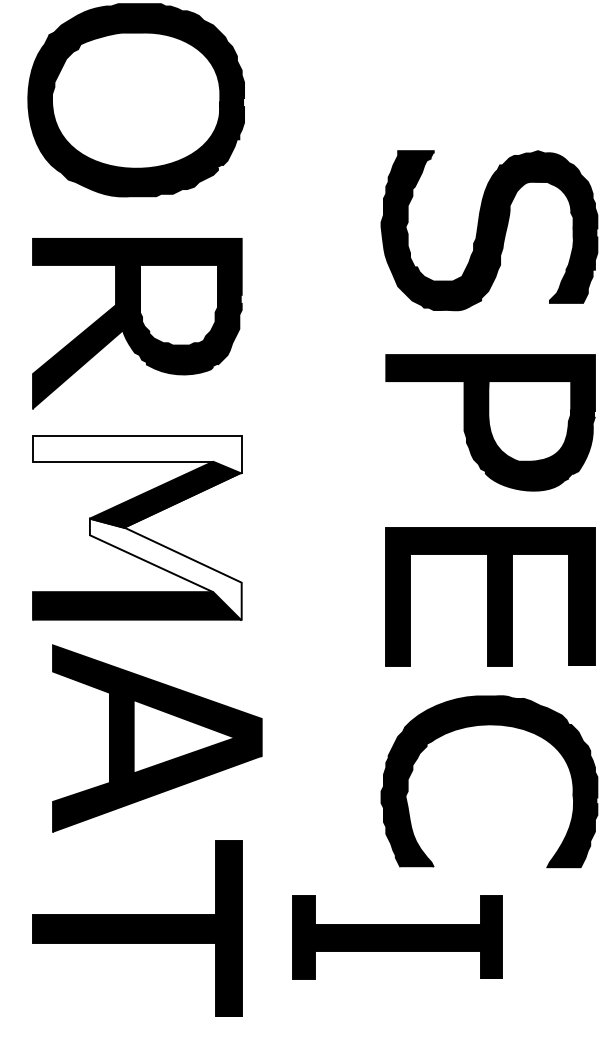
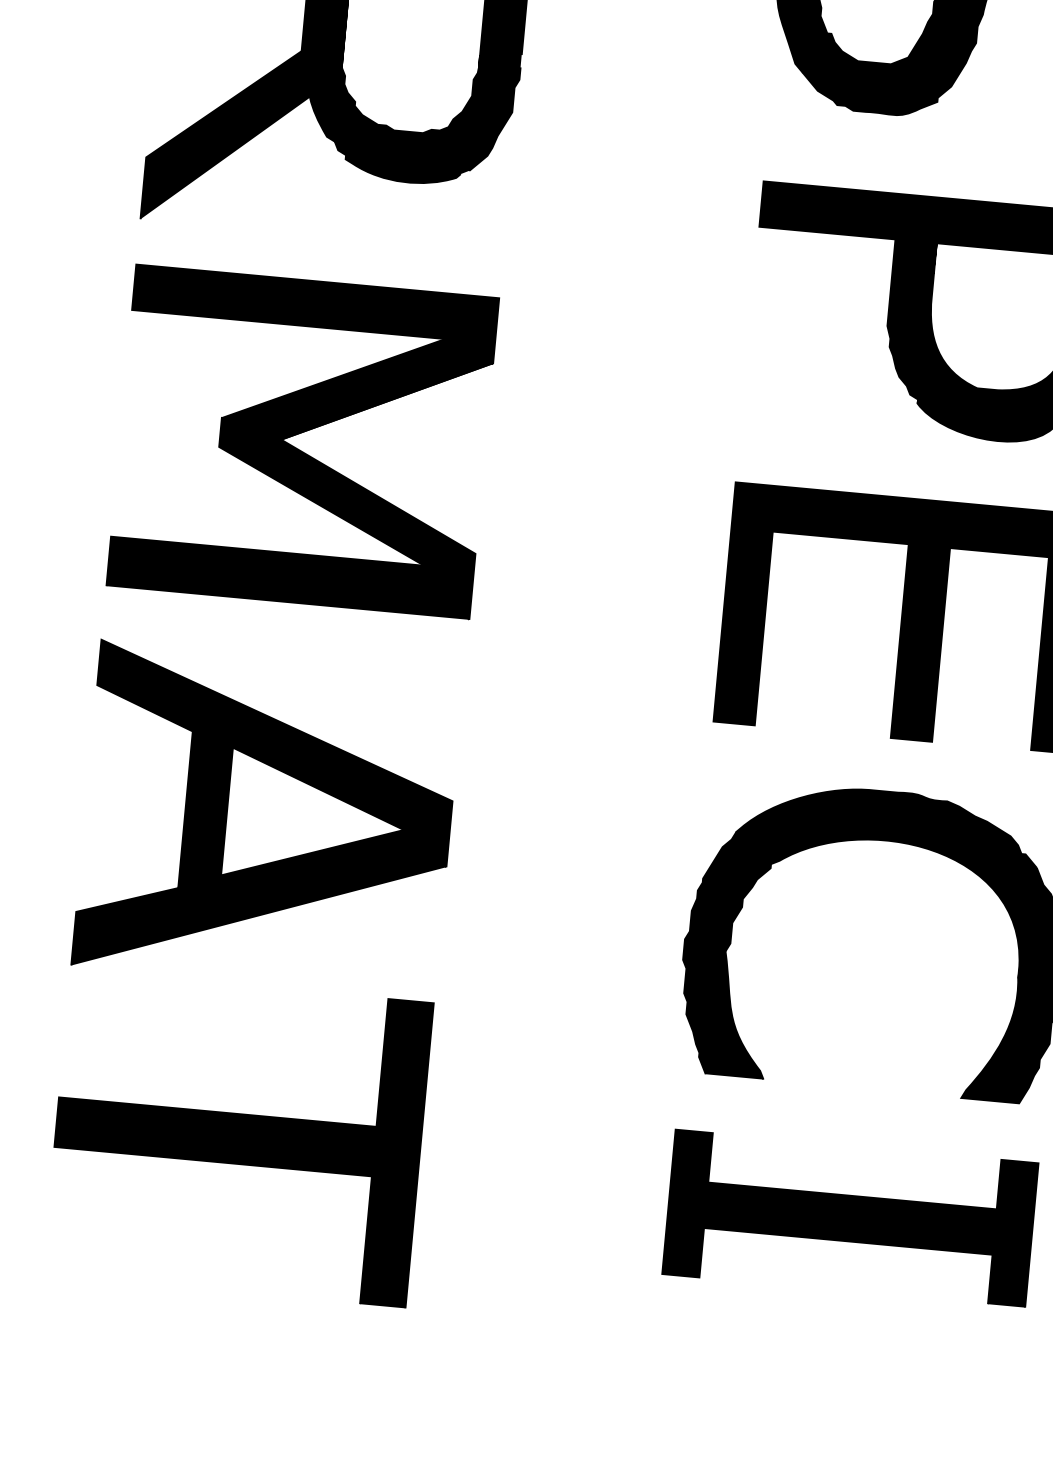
fill: (137, 454) -> (314, 314), added
fill: (165, 569) -> (345, 518), added
part: (157, 738) -> (268, 818), moved
part: (397, 937) -> (850, 1217), moved

